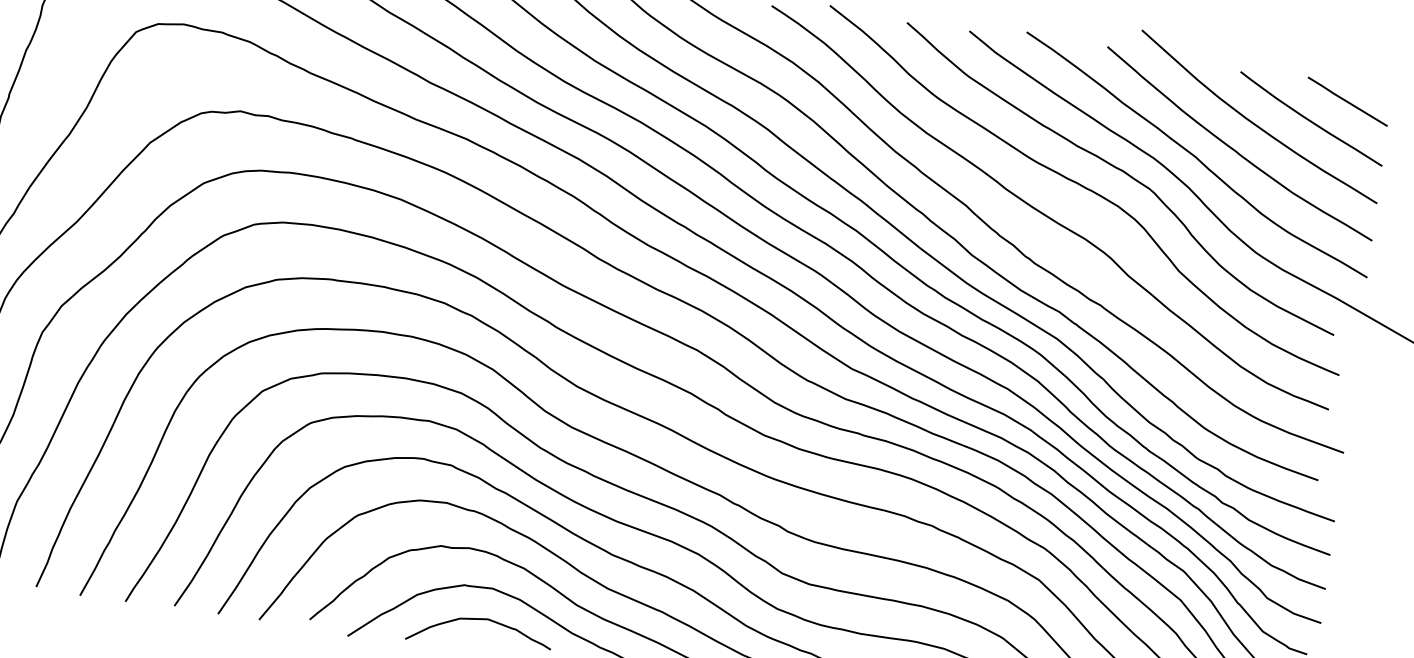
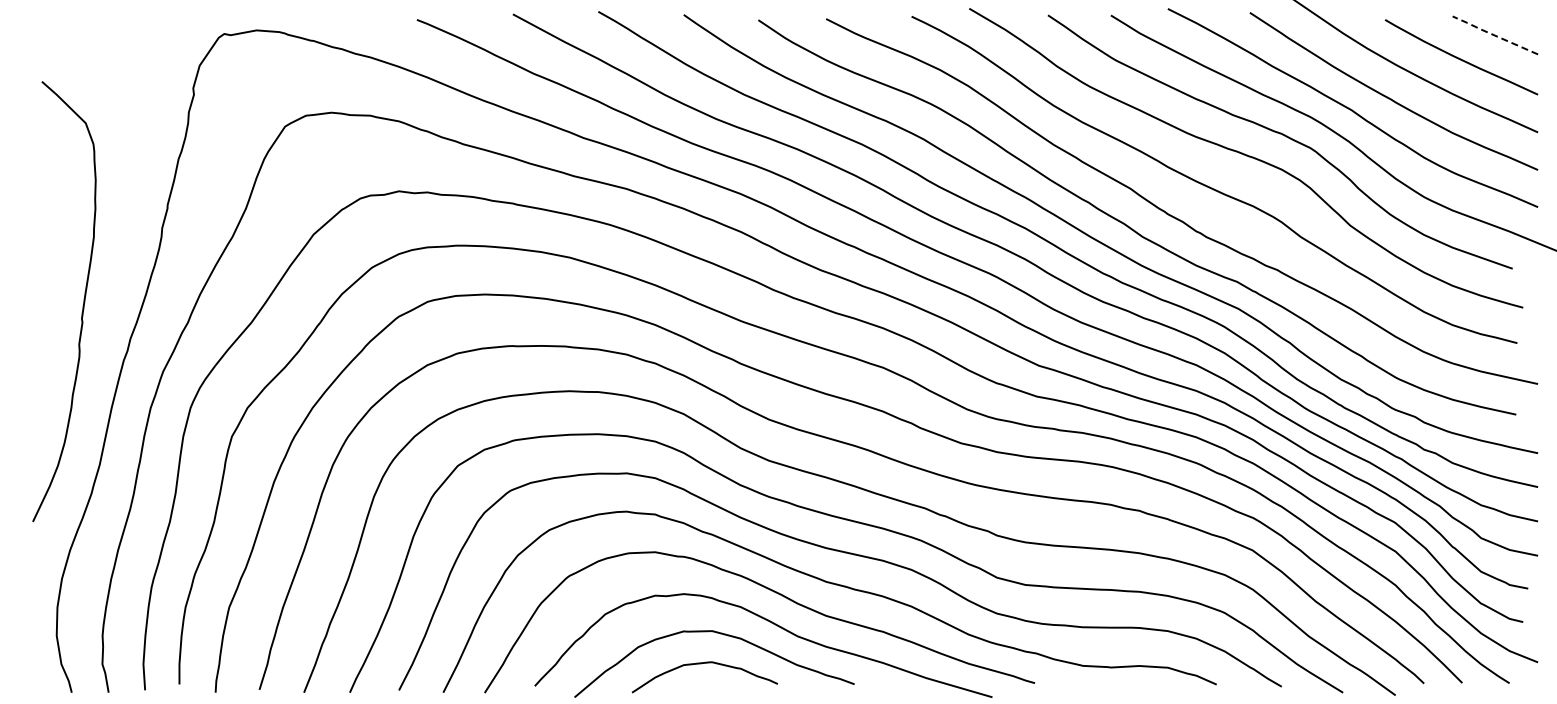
line: (1345, 101) -> (1493, 35), solid -> dashed

